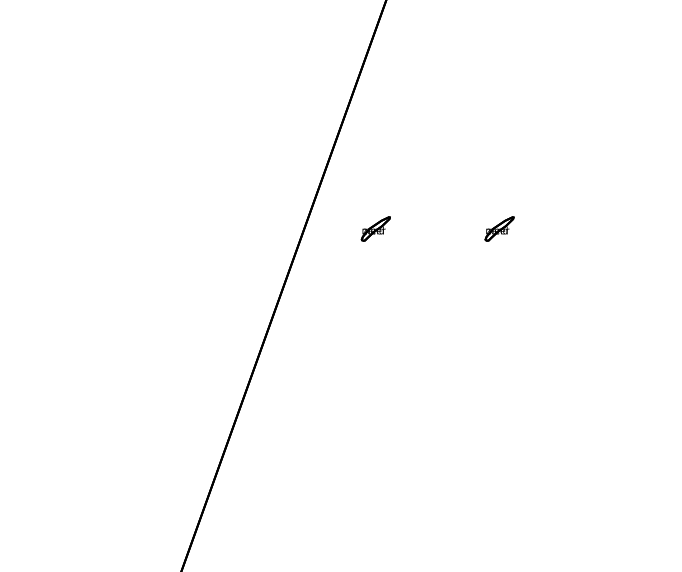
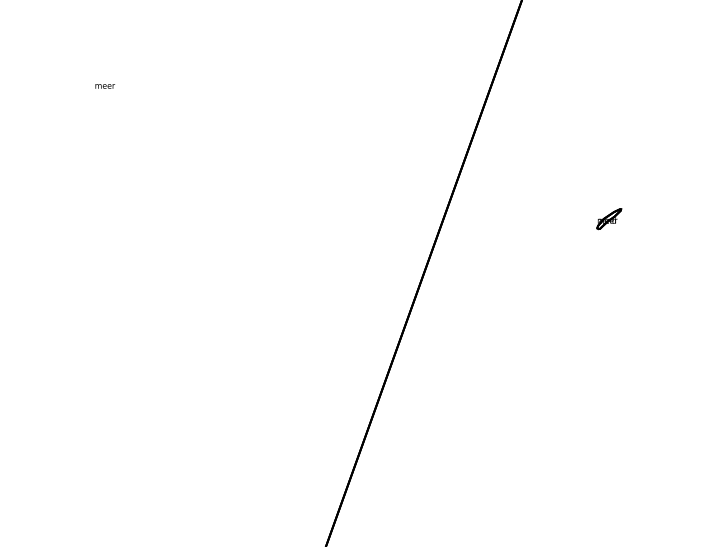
part: (376, 229) -> (504, 219), removed

